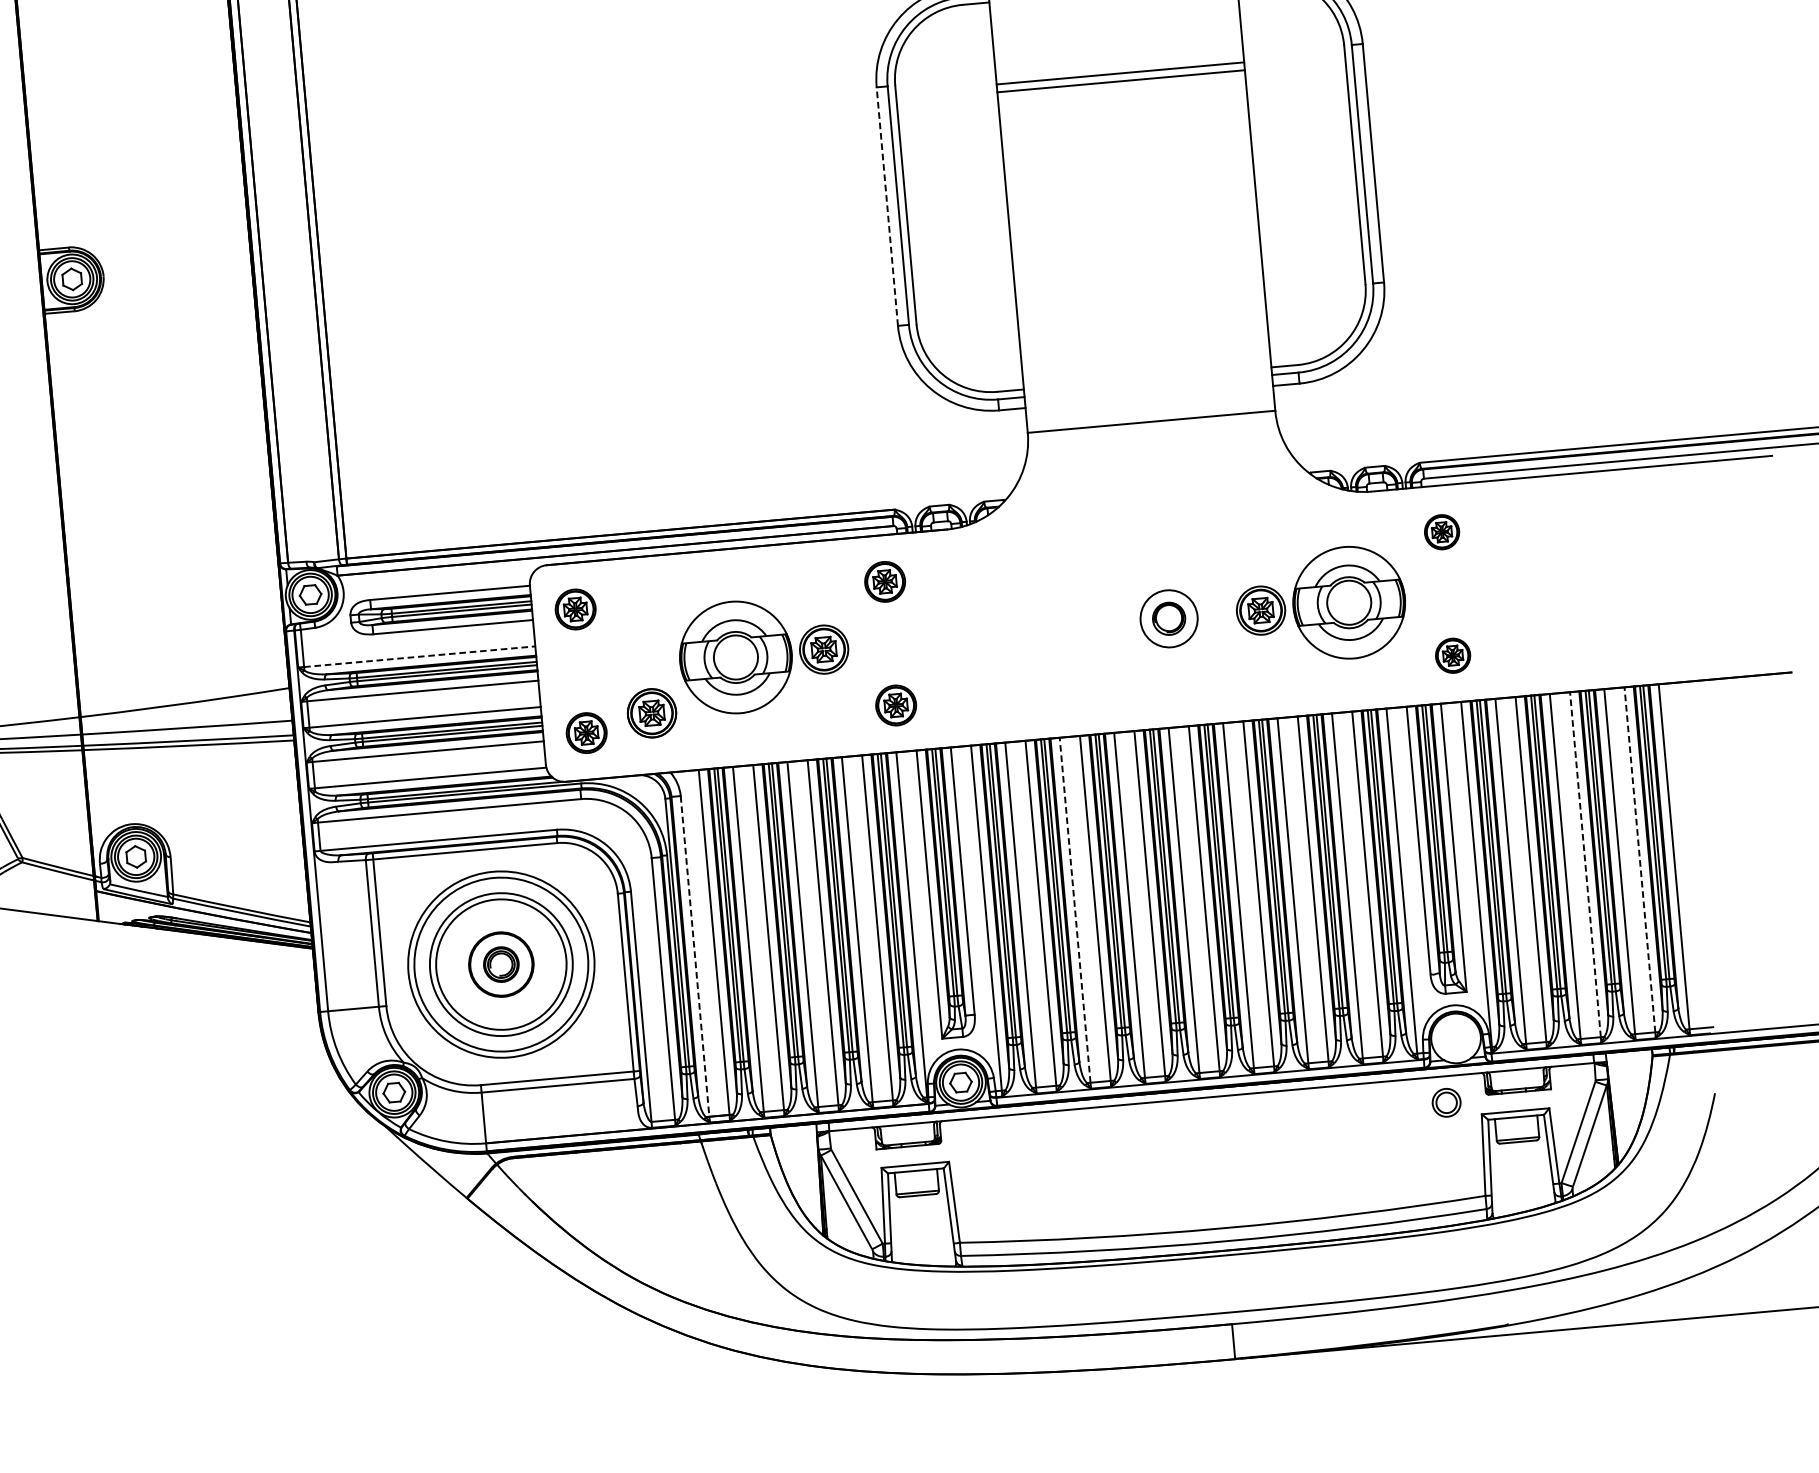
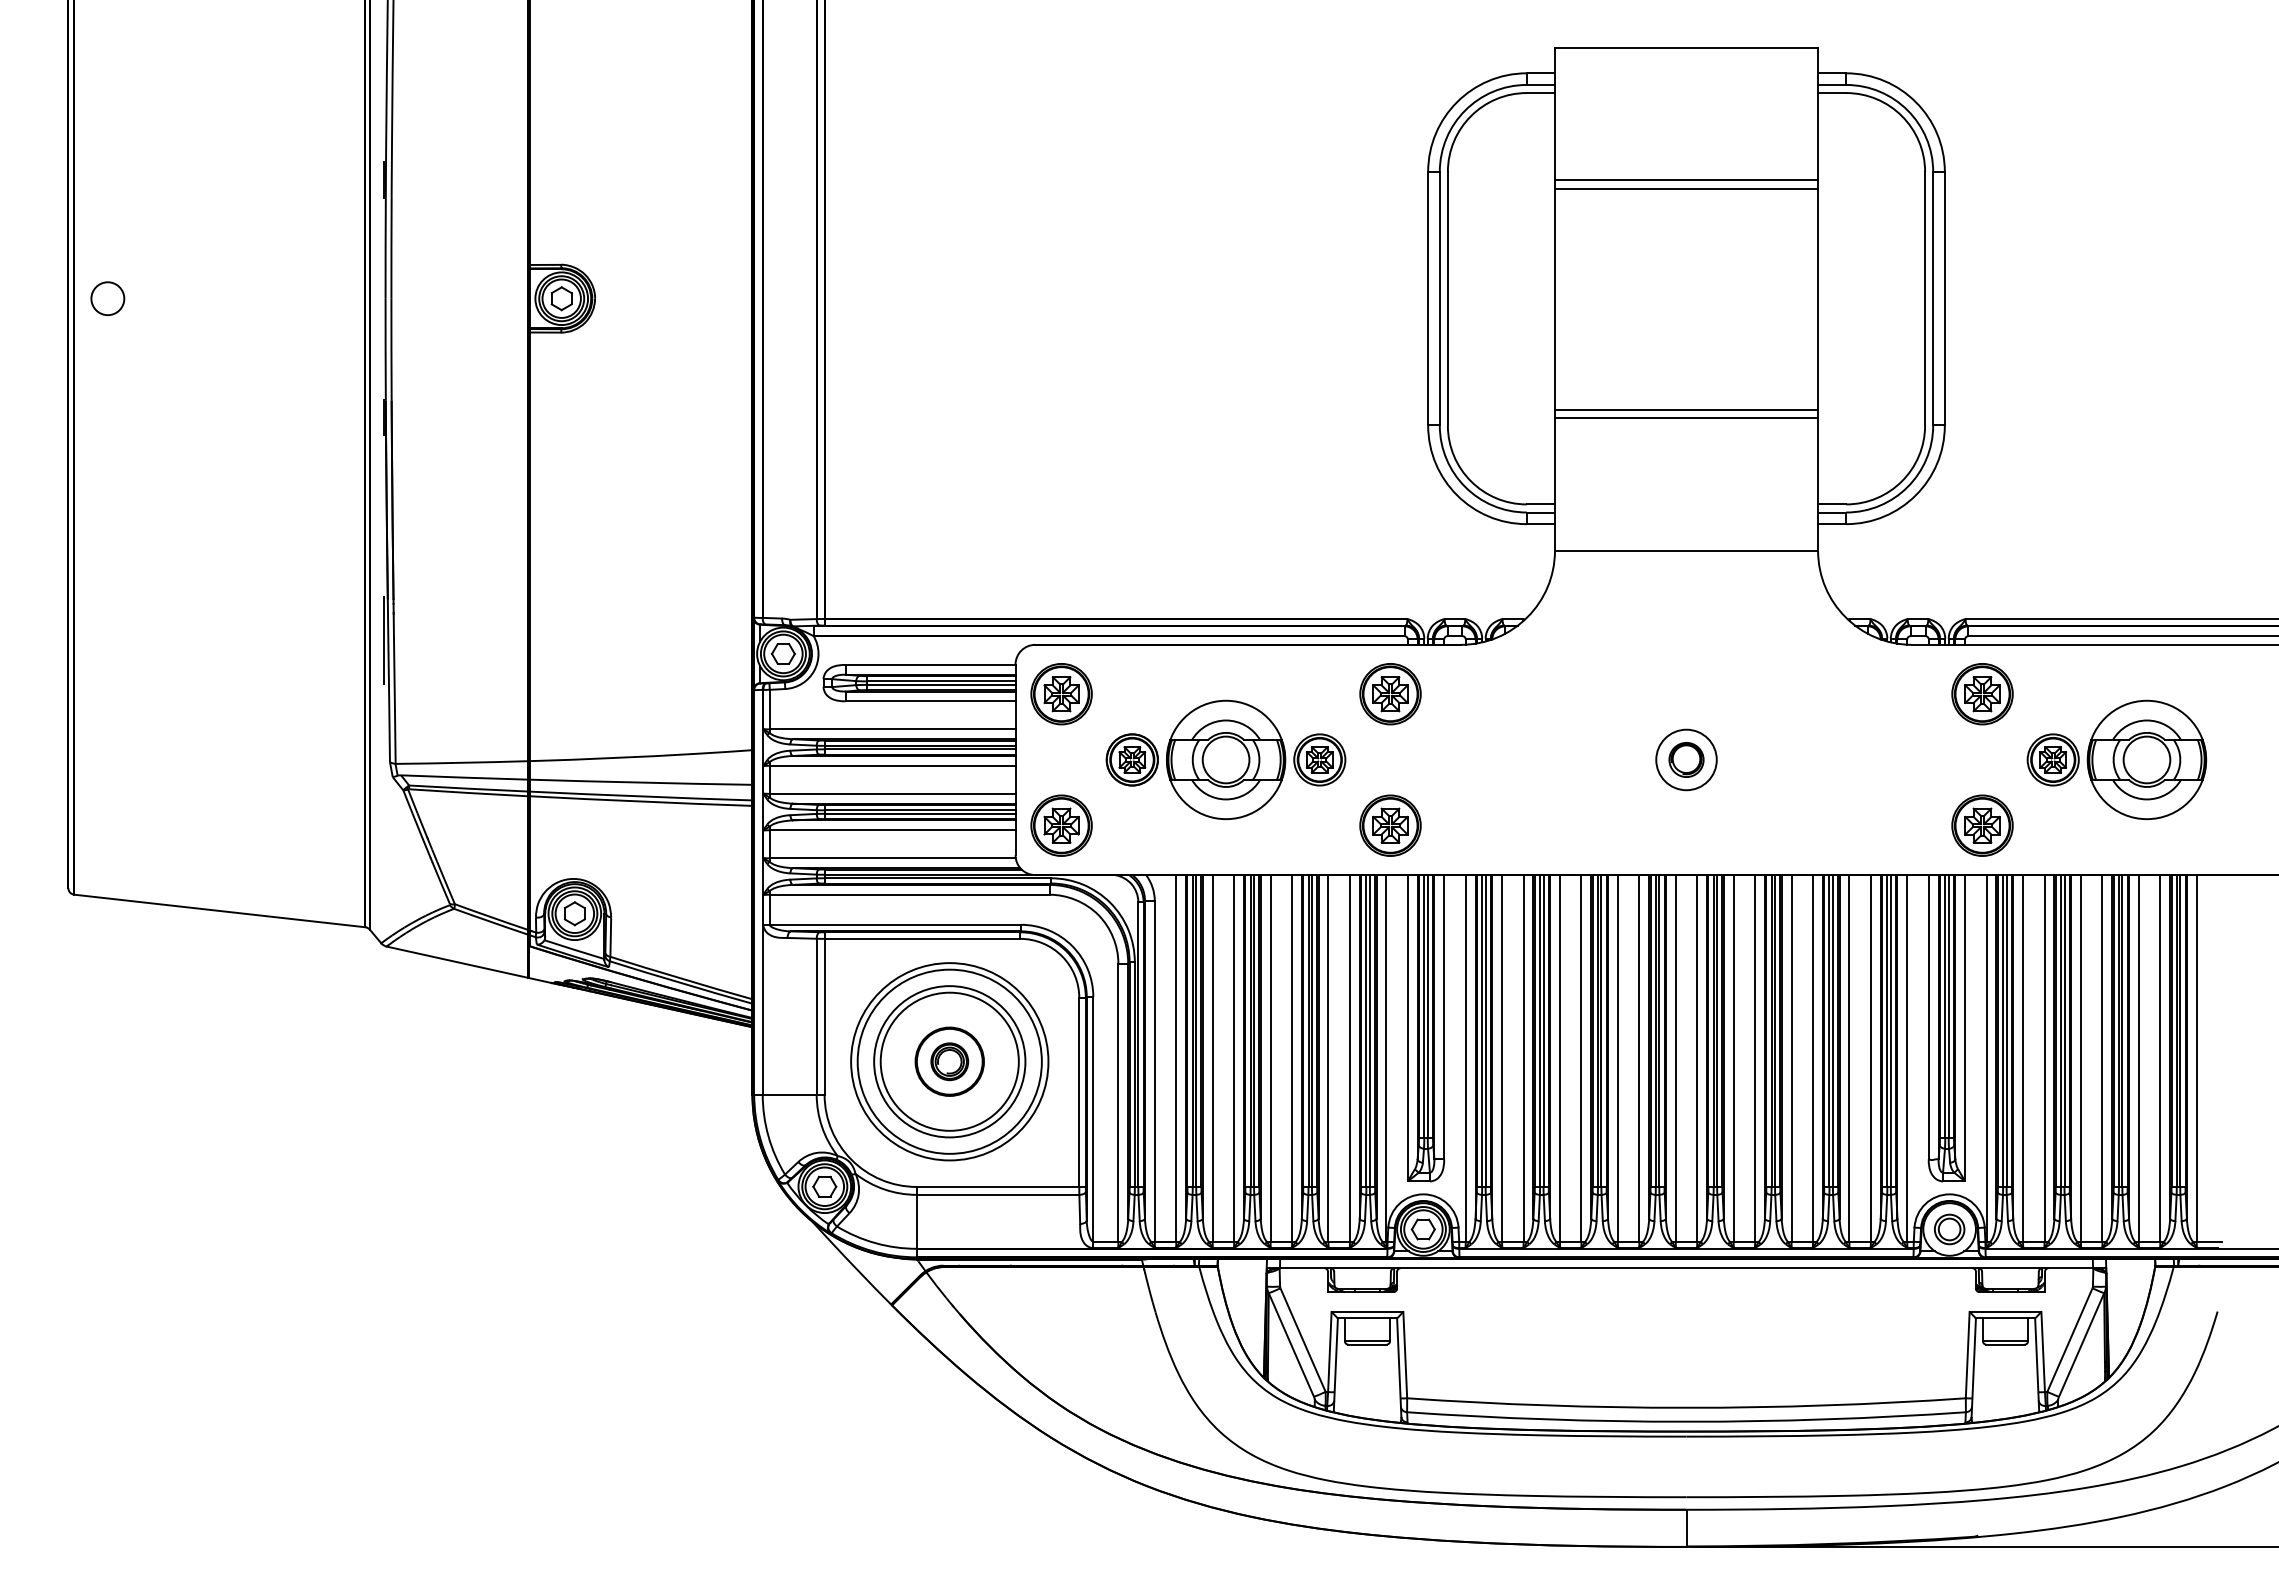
line: (887, 206) -> (1428, 298), dashed -> solid
line: (1139, 290) -> (1686, 410), added
line: (1140, 297) -> (1686, 418), added
part: (1442, 532) -> (1982, 694), size x1.67
part: (885, 582) -> (1390, 694), size x1.43
part: (1320, 604) -> (2116, 759), moved
part: (575, 609) -> (1061, 694), size x1.43
part: (1453, 655) -> (1982, 825), size x1.67
line: (419, 656) -> (892, 729), dashed -> solid
part: (896, 705) -> (1390, 825), size x1.43
part: (651, 712) -> (1131, 759), moved
part: (586, 732) -> (1061, 825), size x1.43
line: (1640, 858) -> (2160, 1057), dashed -> solid
line: (1585, 863) -> (2102, 1057), dashed -> solid
line: (1074, 909) -> (1559, 1057), dashed -> solid
line: (694, 956) -> (1154, 1071), dashed -> solid
part: (1446, 1102) -> (1949, 1229), moved

